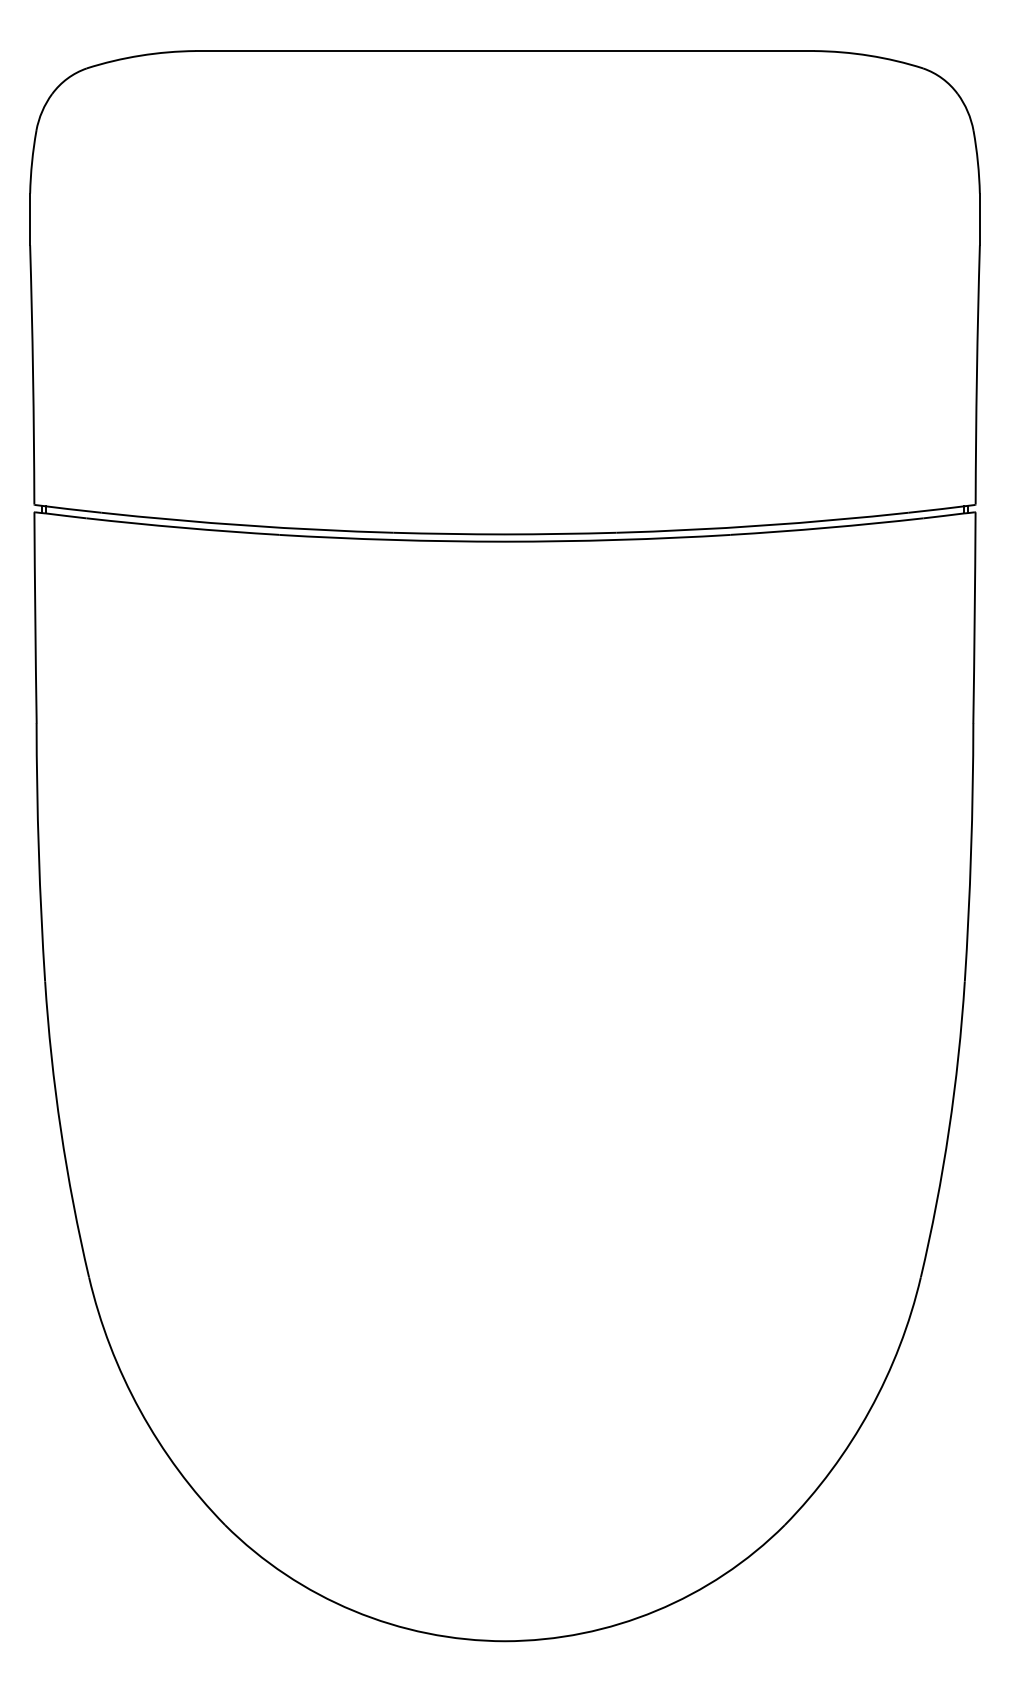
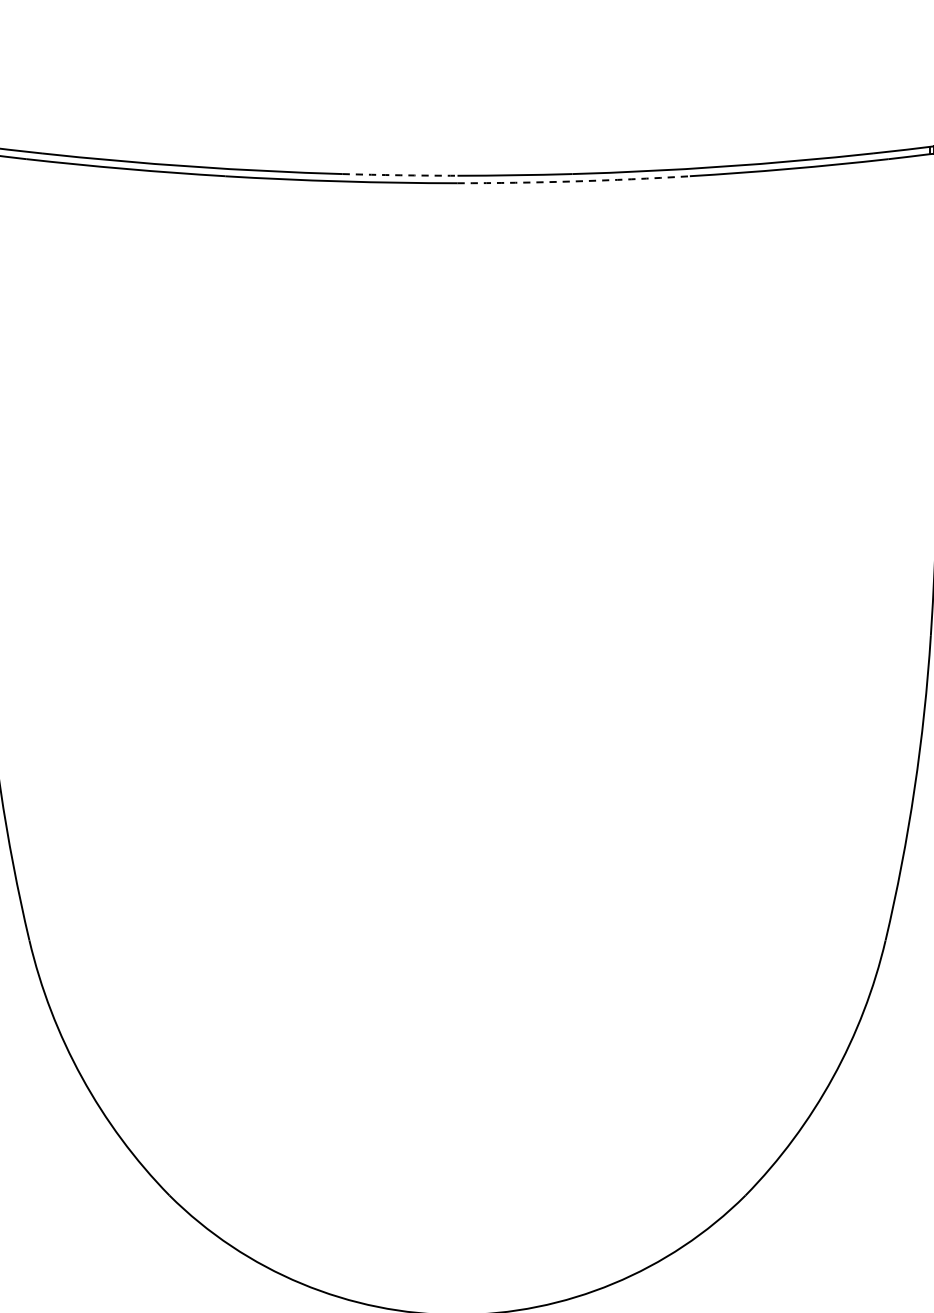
arc: (449, 533) -> (400, 174), solid -> dashed
arc: (617, 539) -> (573, 180), solid -> dashed

